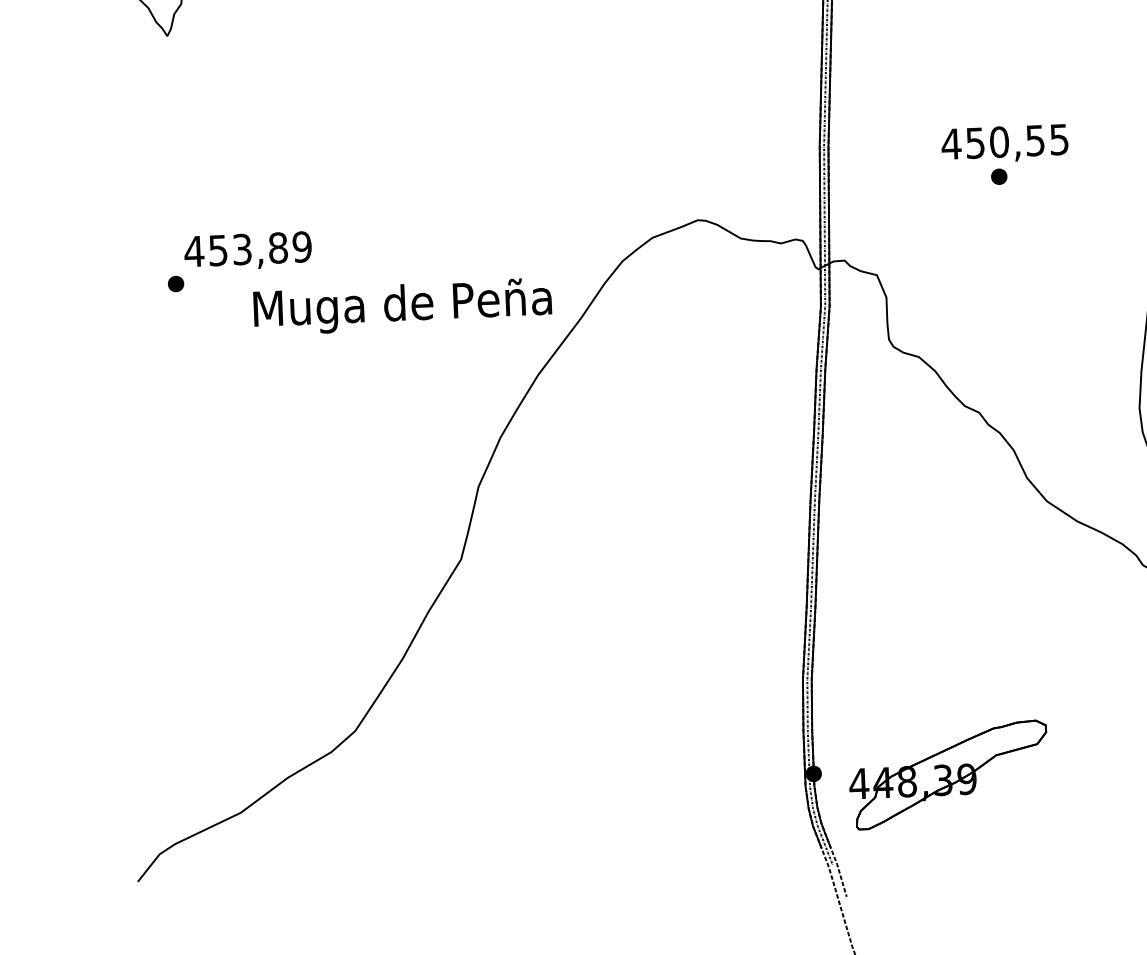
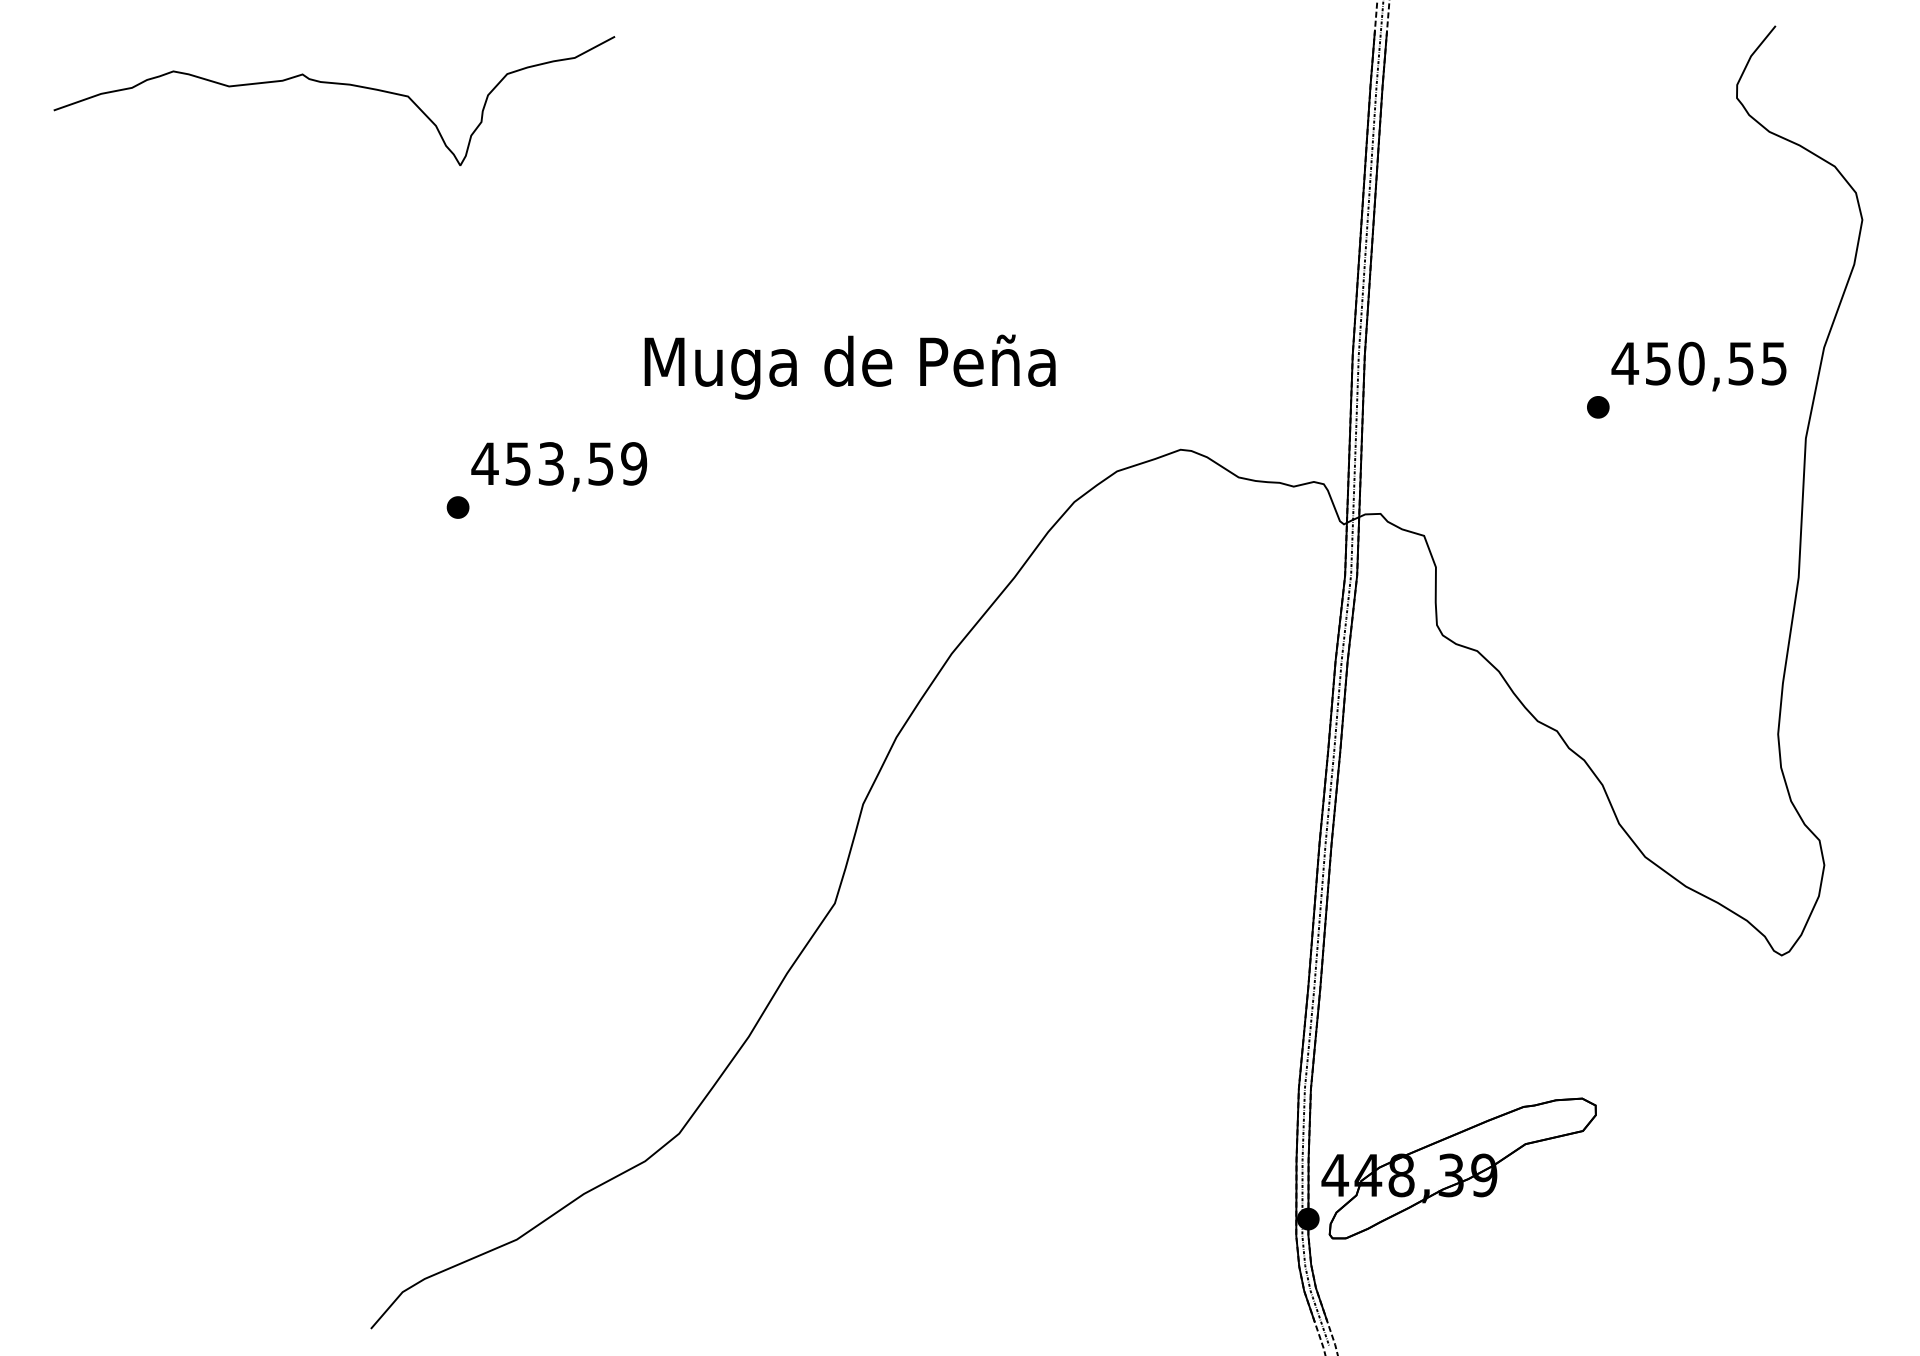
text: (1004, 144) -> (1698, 366), moved
text: (278, 247) -> (601, 463), 453,89 -> 453,59
text: (402, 306) -> (849, 366), moved
part: (948, 775) -> (1458, 1168), moved

